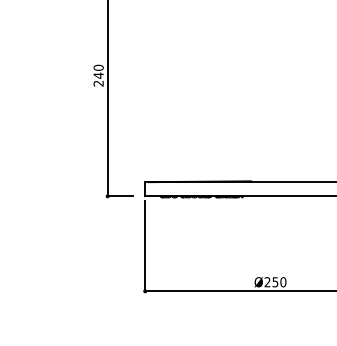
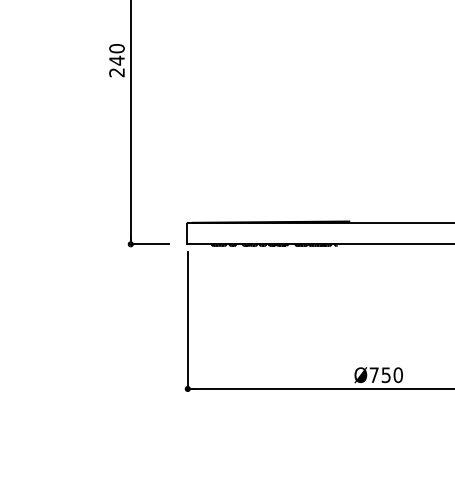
text: (267, 282) -> (374, 375), Ø250 -> Ø750

